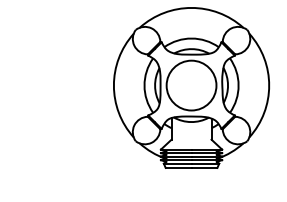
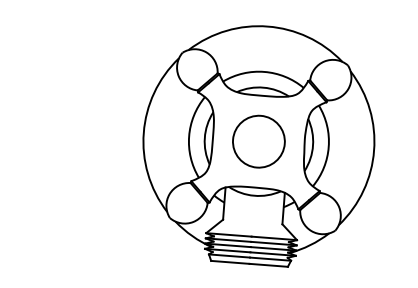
circle: (191, 85) -> (258, 141), size x0.7

